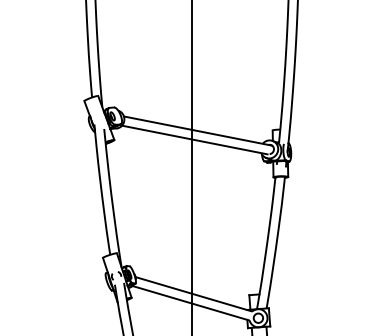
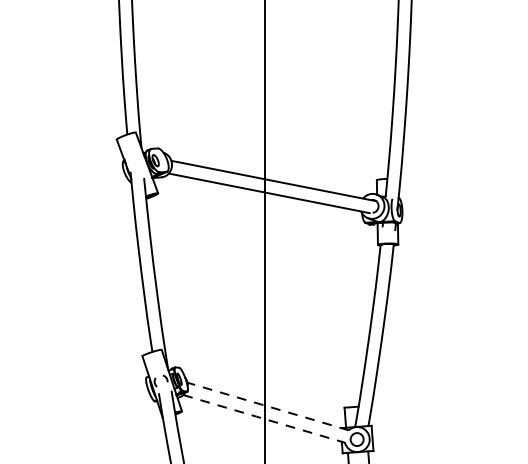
line: (193, 294) -> (267, 406), solid -> dashed
line: (190, 303) -> (263, 419), solid -> dashed

